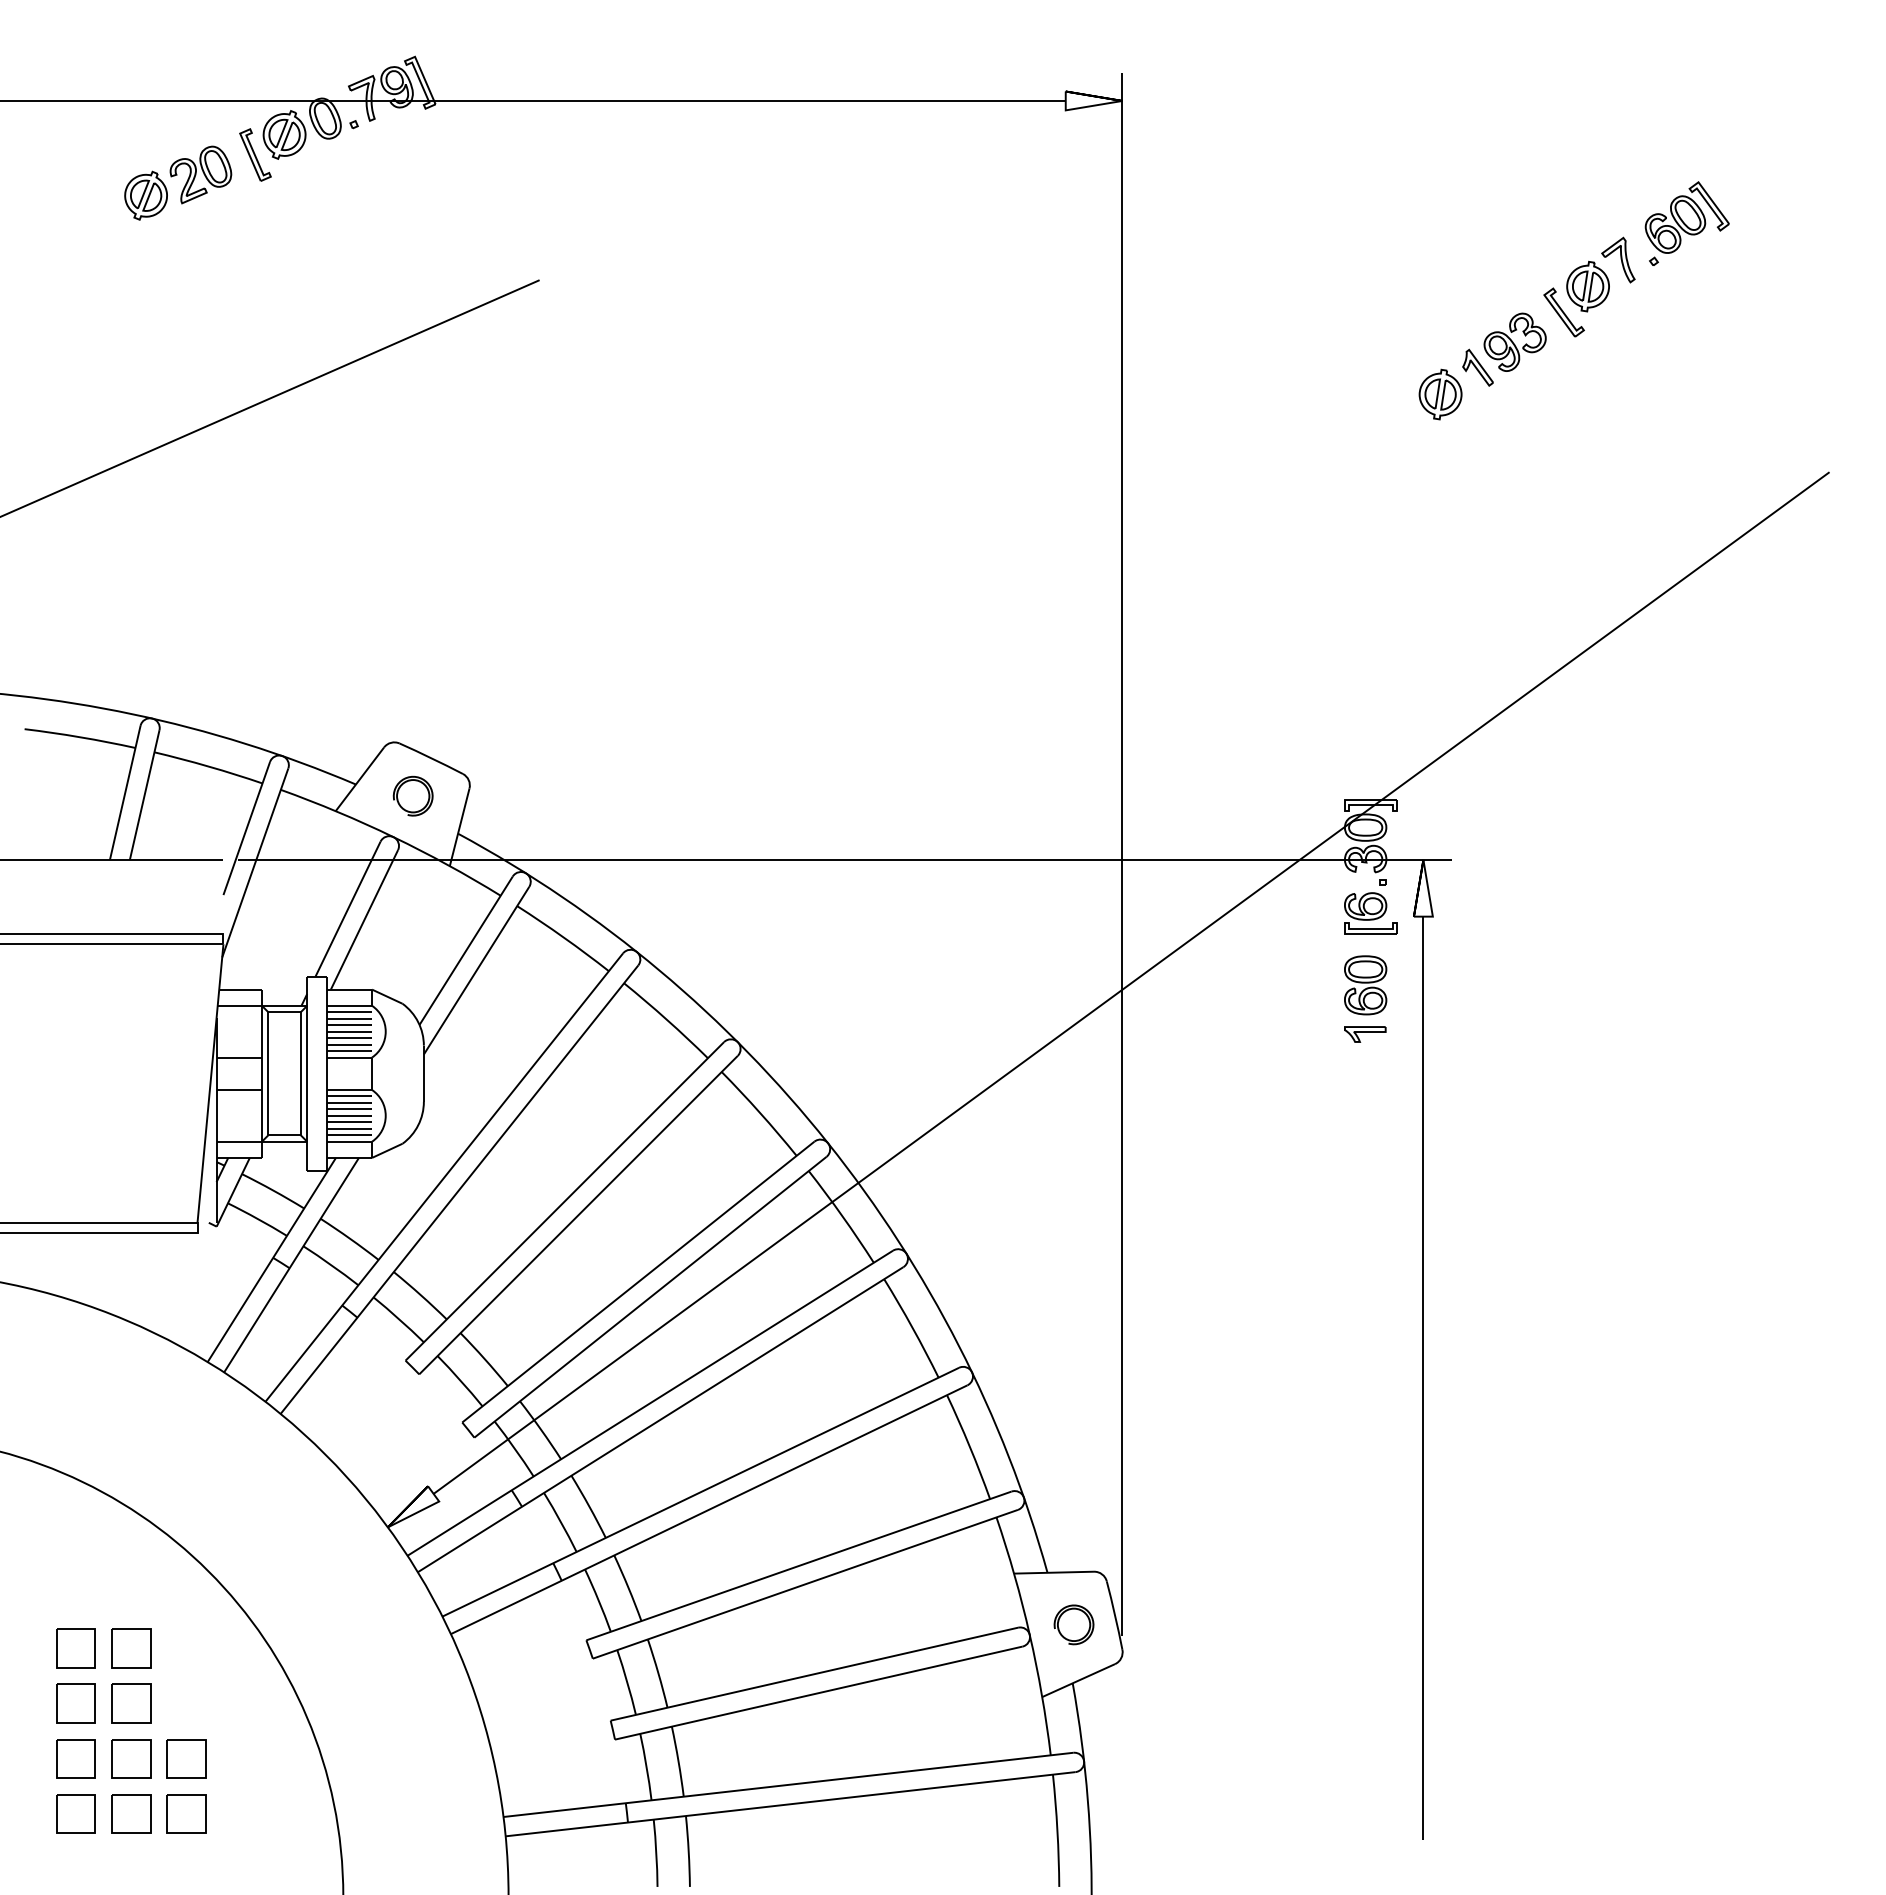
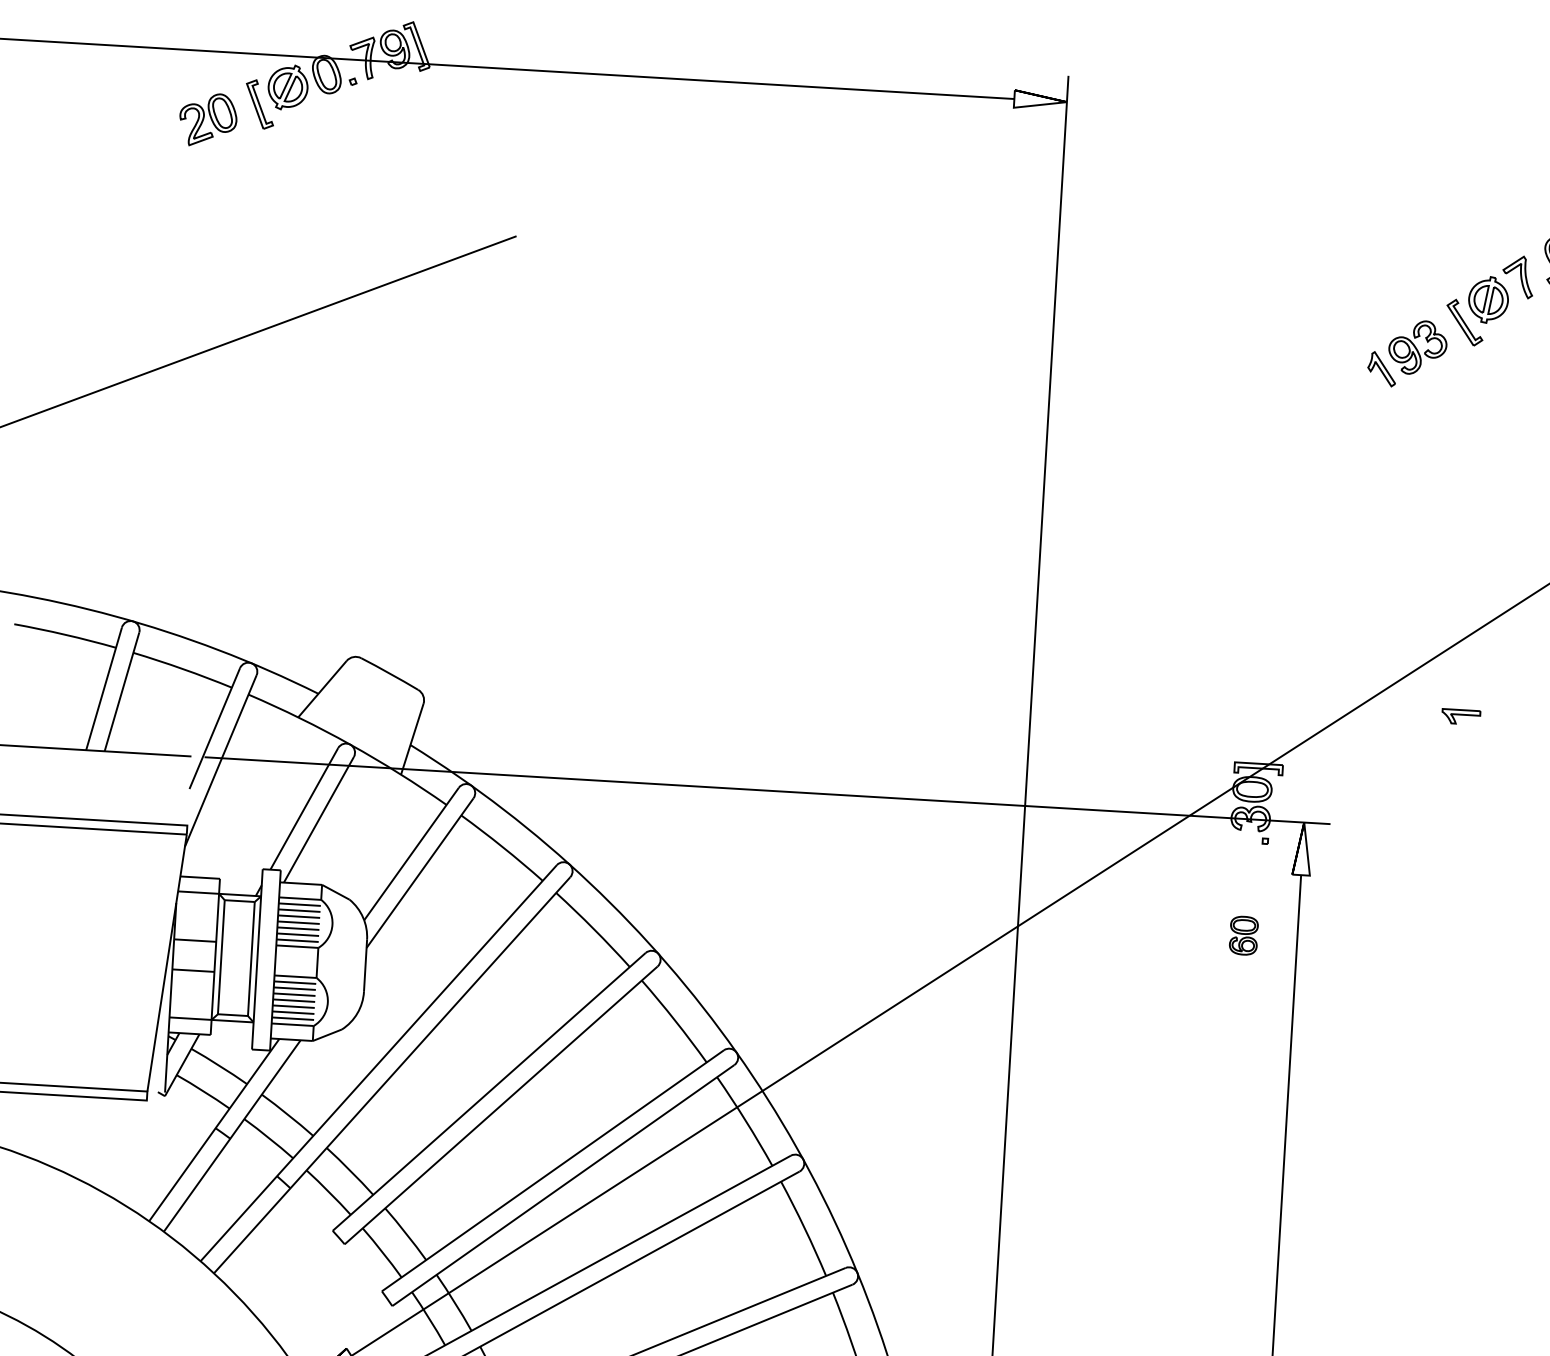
part: (145, 195) -> (155, 135), removed
part: (1440, 394) -> (1345, 391), removed
part: (412, 795) -> (370, 707), removed
part: (1370, 913) -> (1252, 869), removed
part: (1365, 985) -> (1243, 935), size x0.7
part: (1365, 1034) -> (1461, 717), moved

